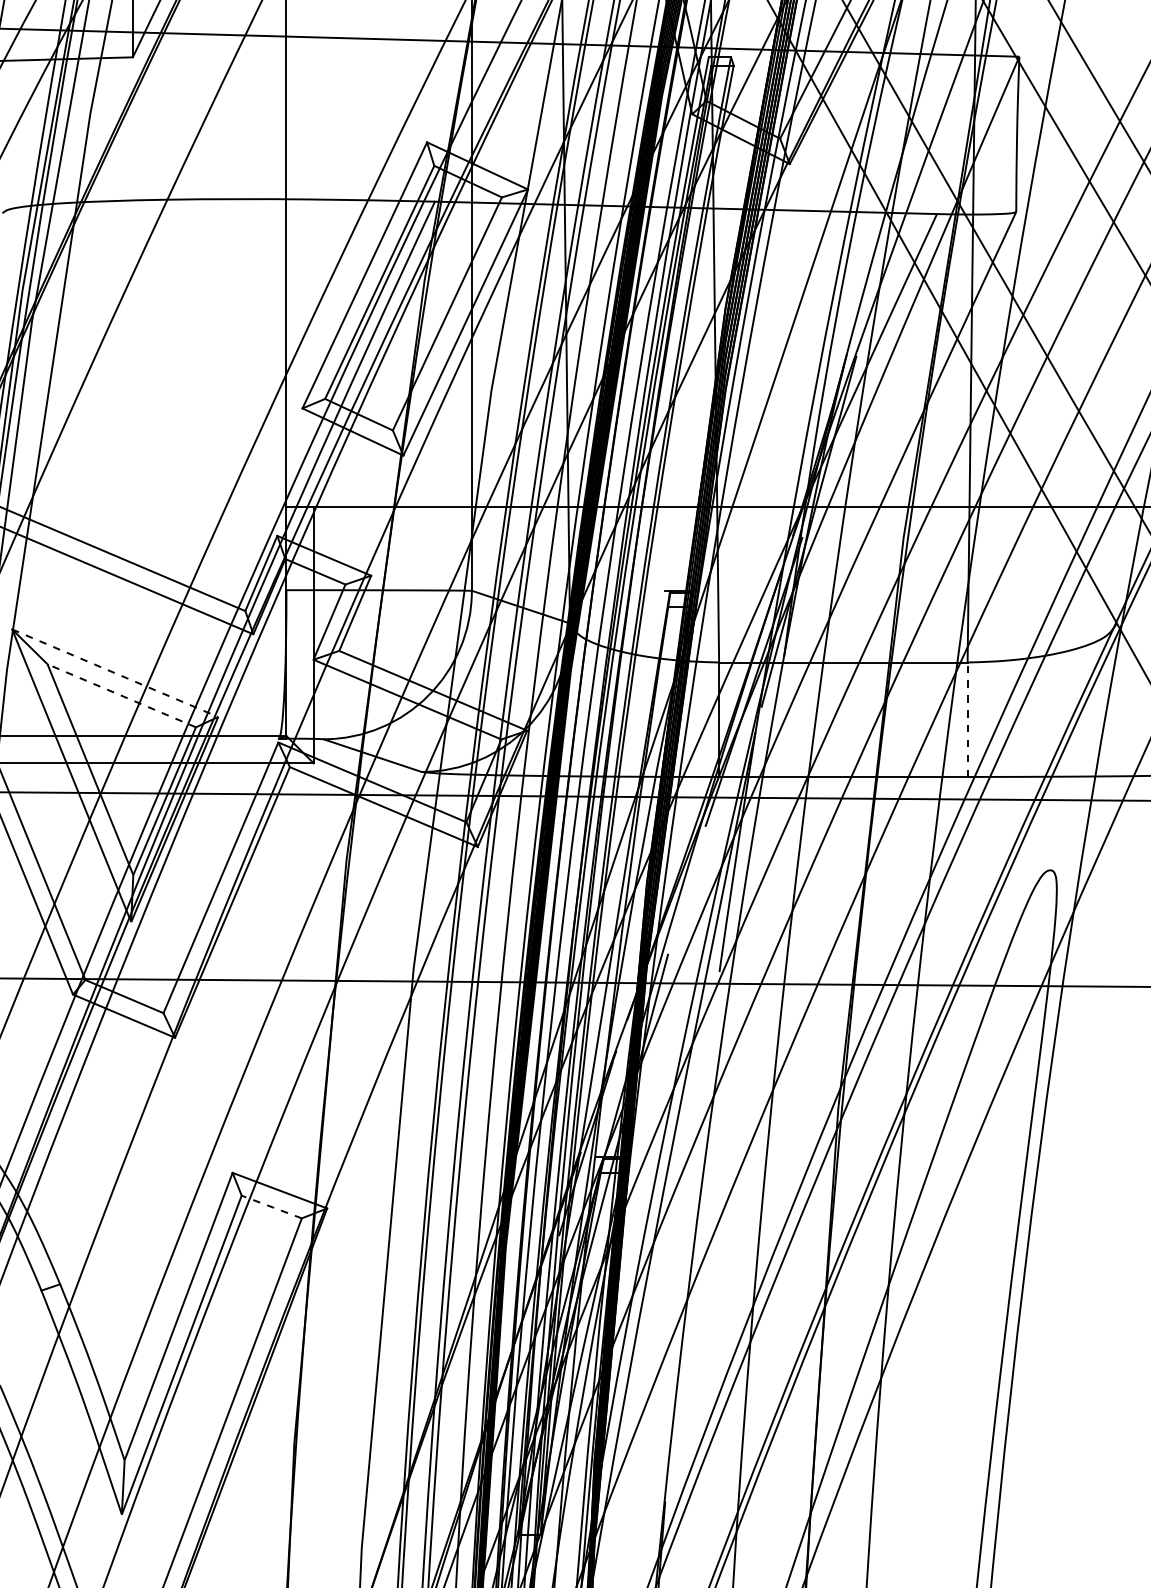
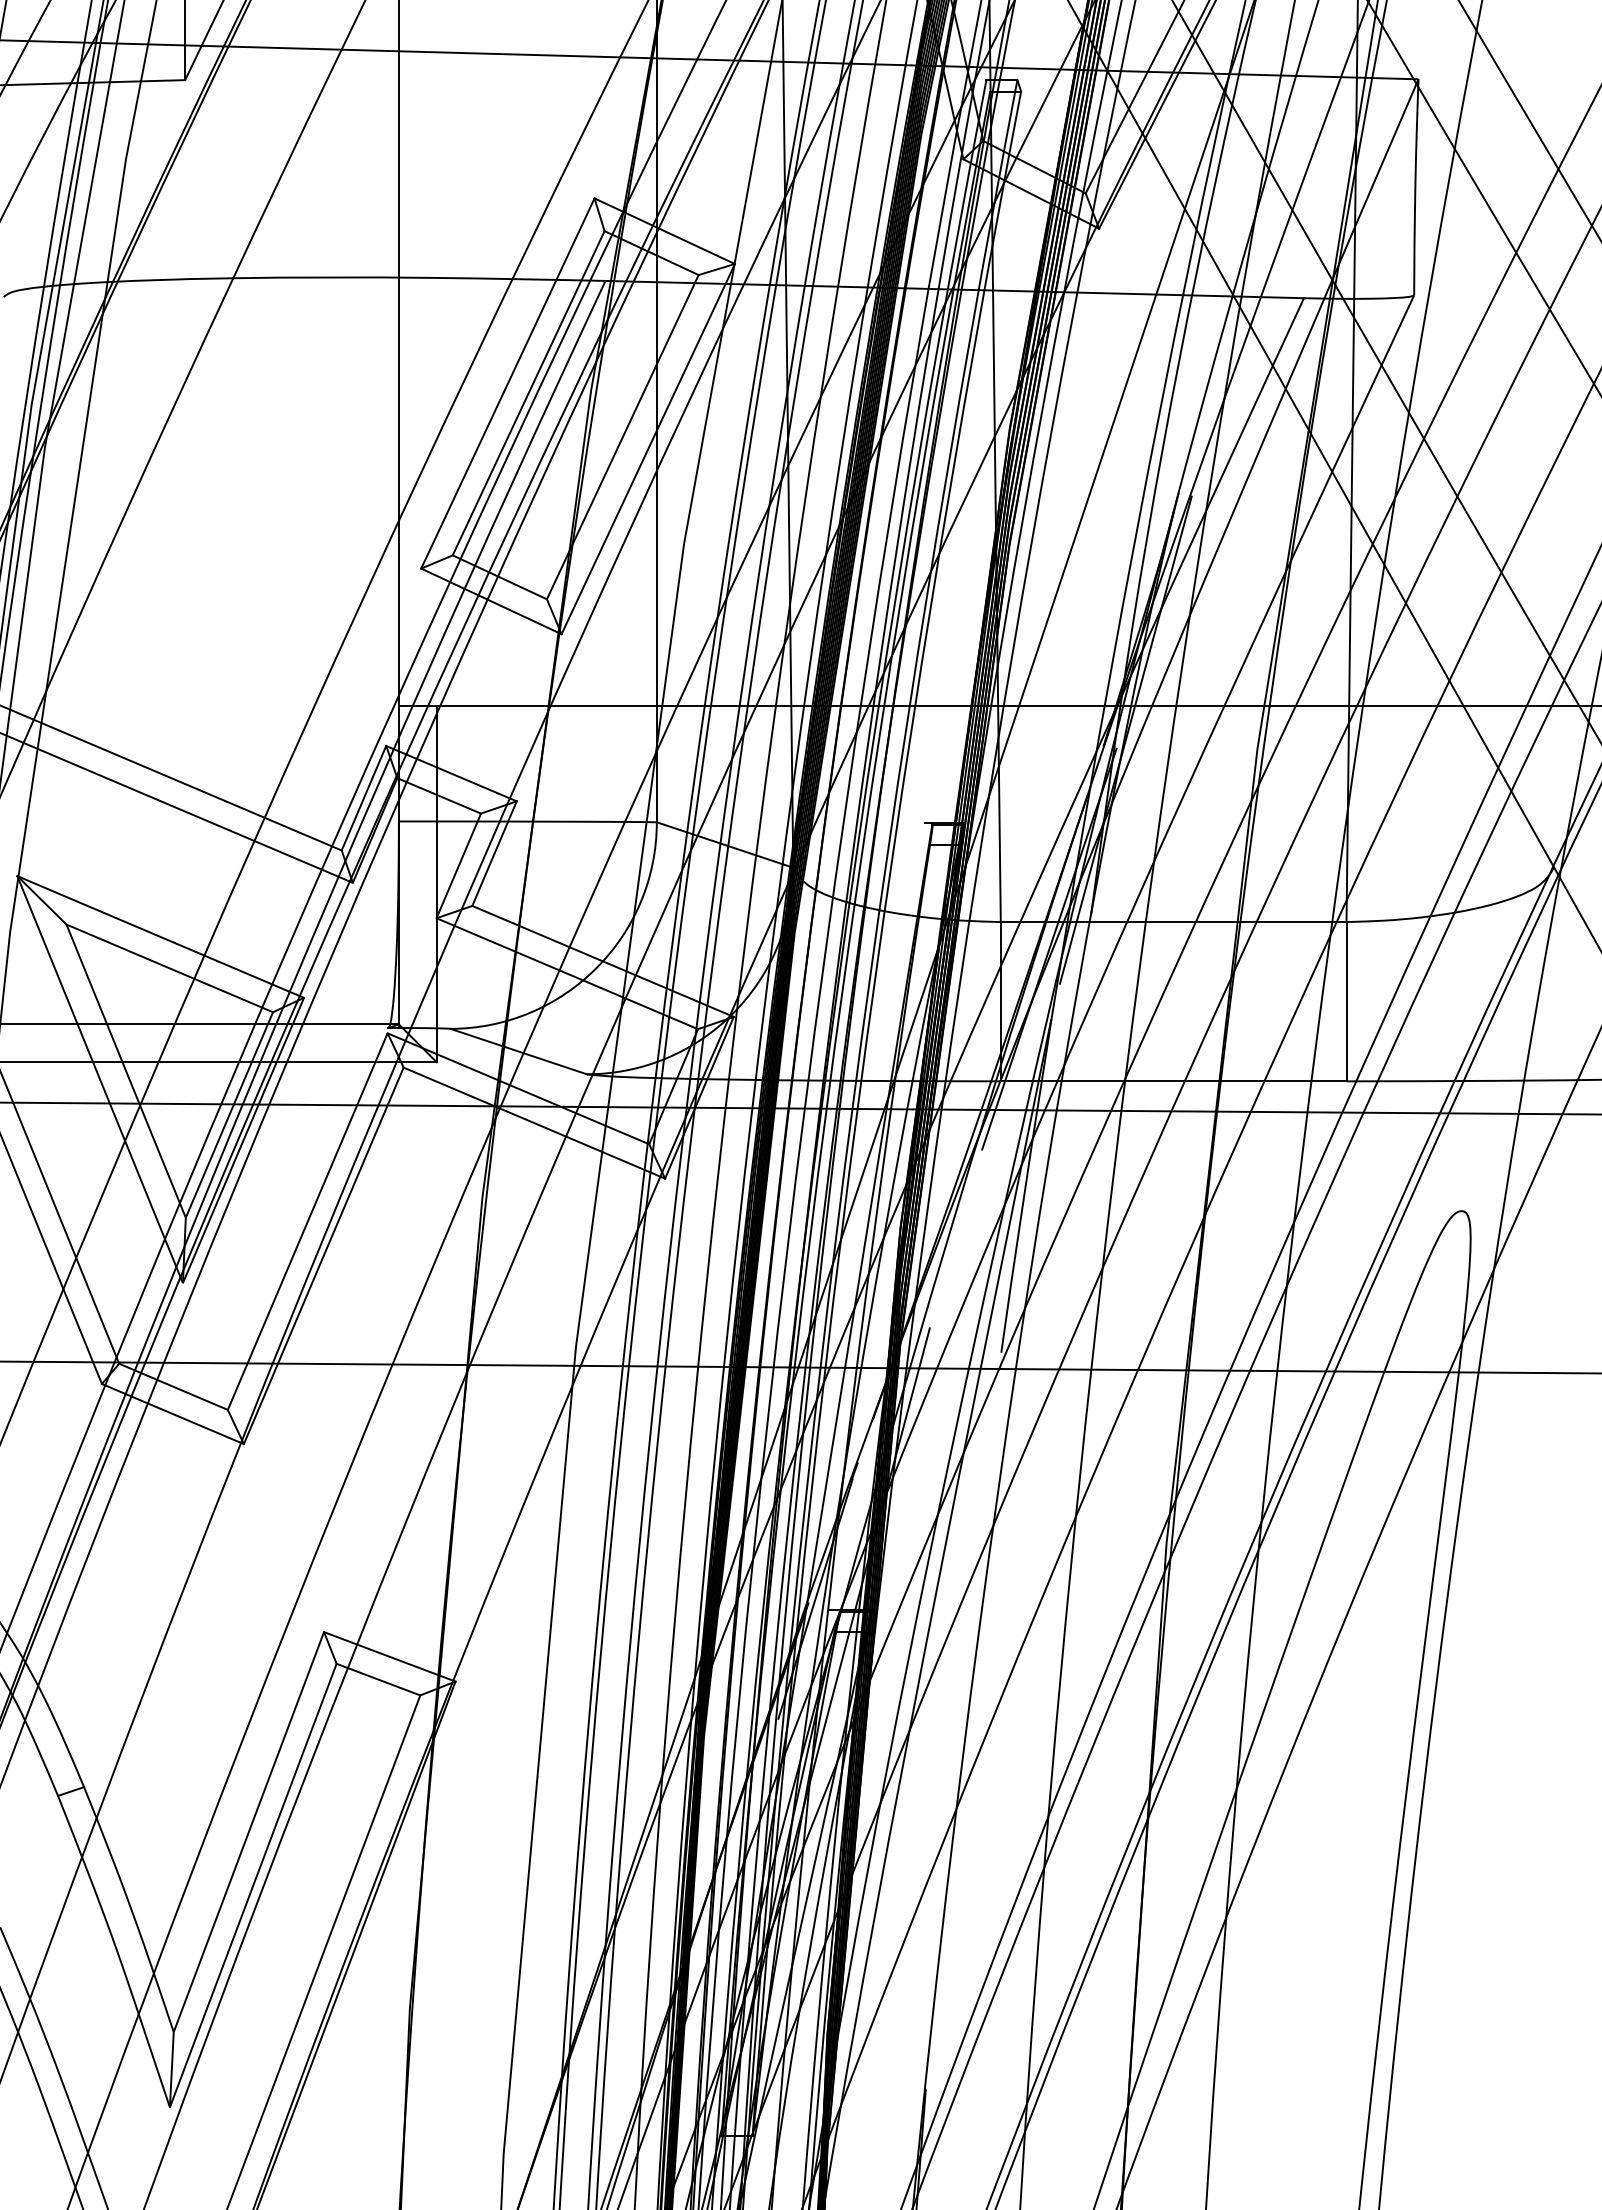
line: (115, 673) -> (160, 937), dashed -> solid
line: (121, 695) -> (169, 968), dashed -> solid
line: (967, 719) -> (1346, 1001), dashed -> solid
line: (271, 1206) -> (378, 1679), dashed -> solid

